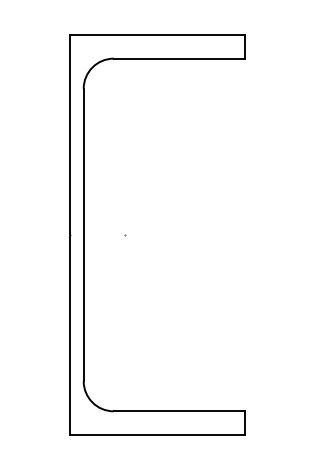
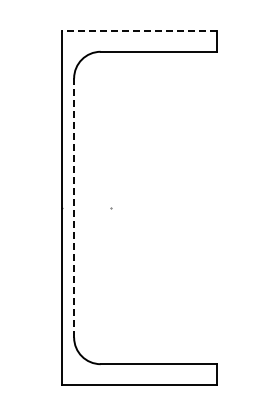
line: (157, 34) -> (139, 30), solid -> dashed
line: (84, 235) -> (74, 208), solid -> dashed

